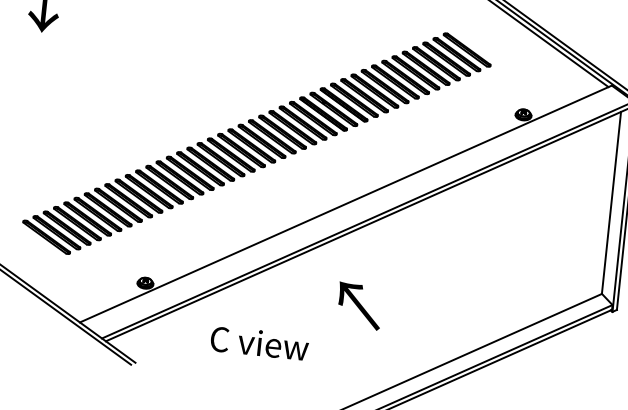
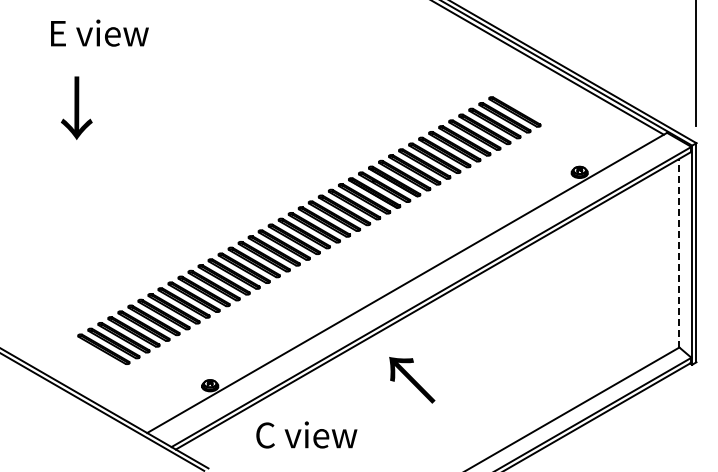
line: (611, 202) -> (679, 252), solid -> dashed
text: (359, 306) -> (412, 380), moved
text: (259, 342) -> (306, 434), moved

